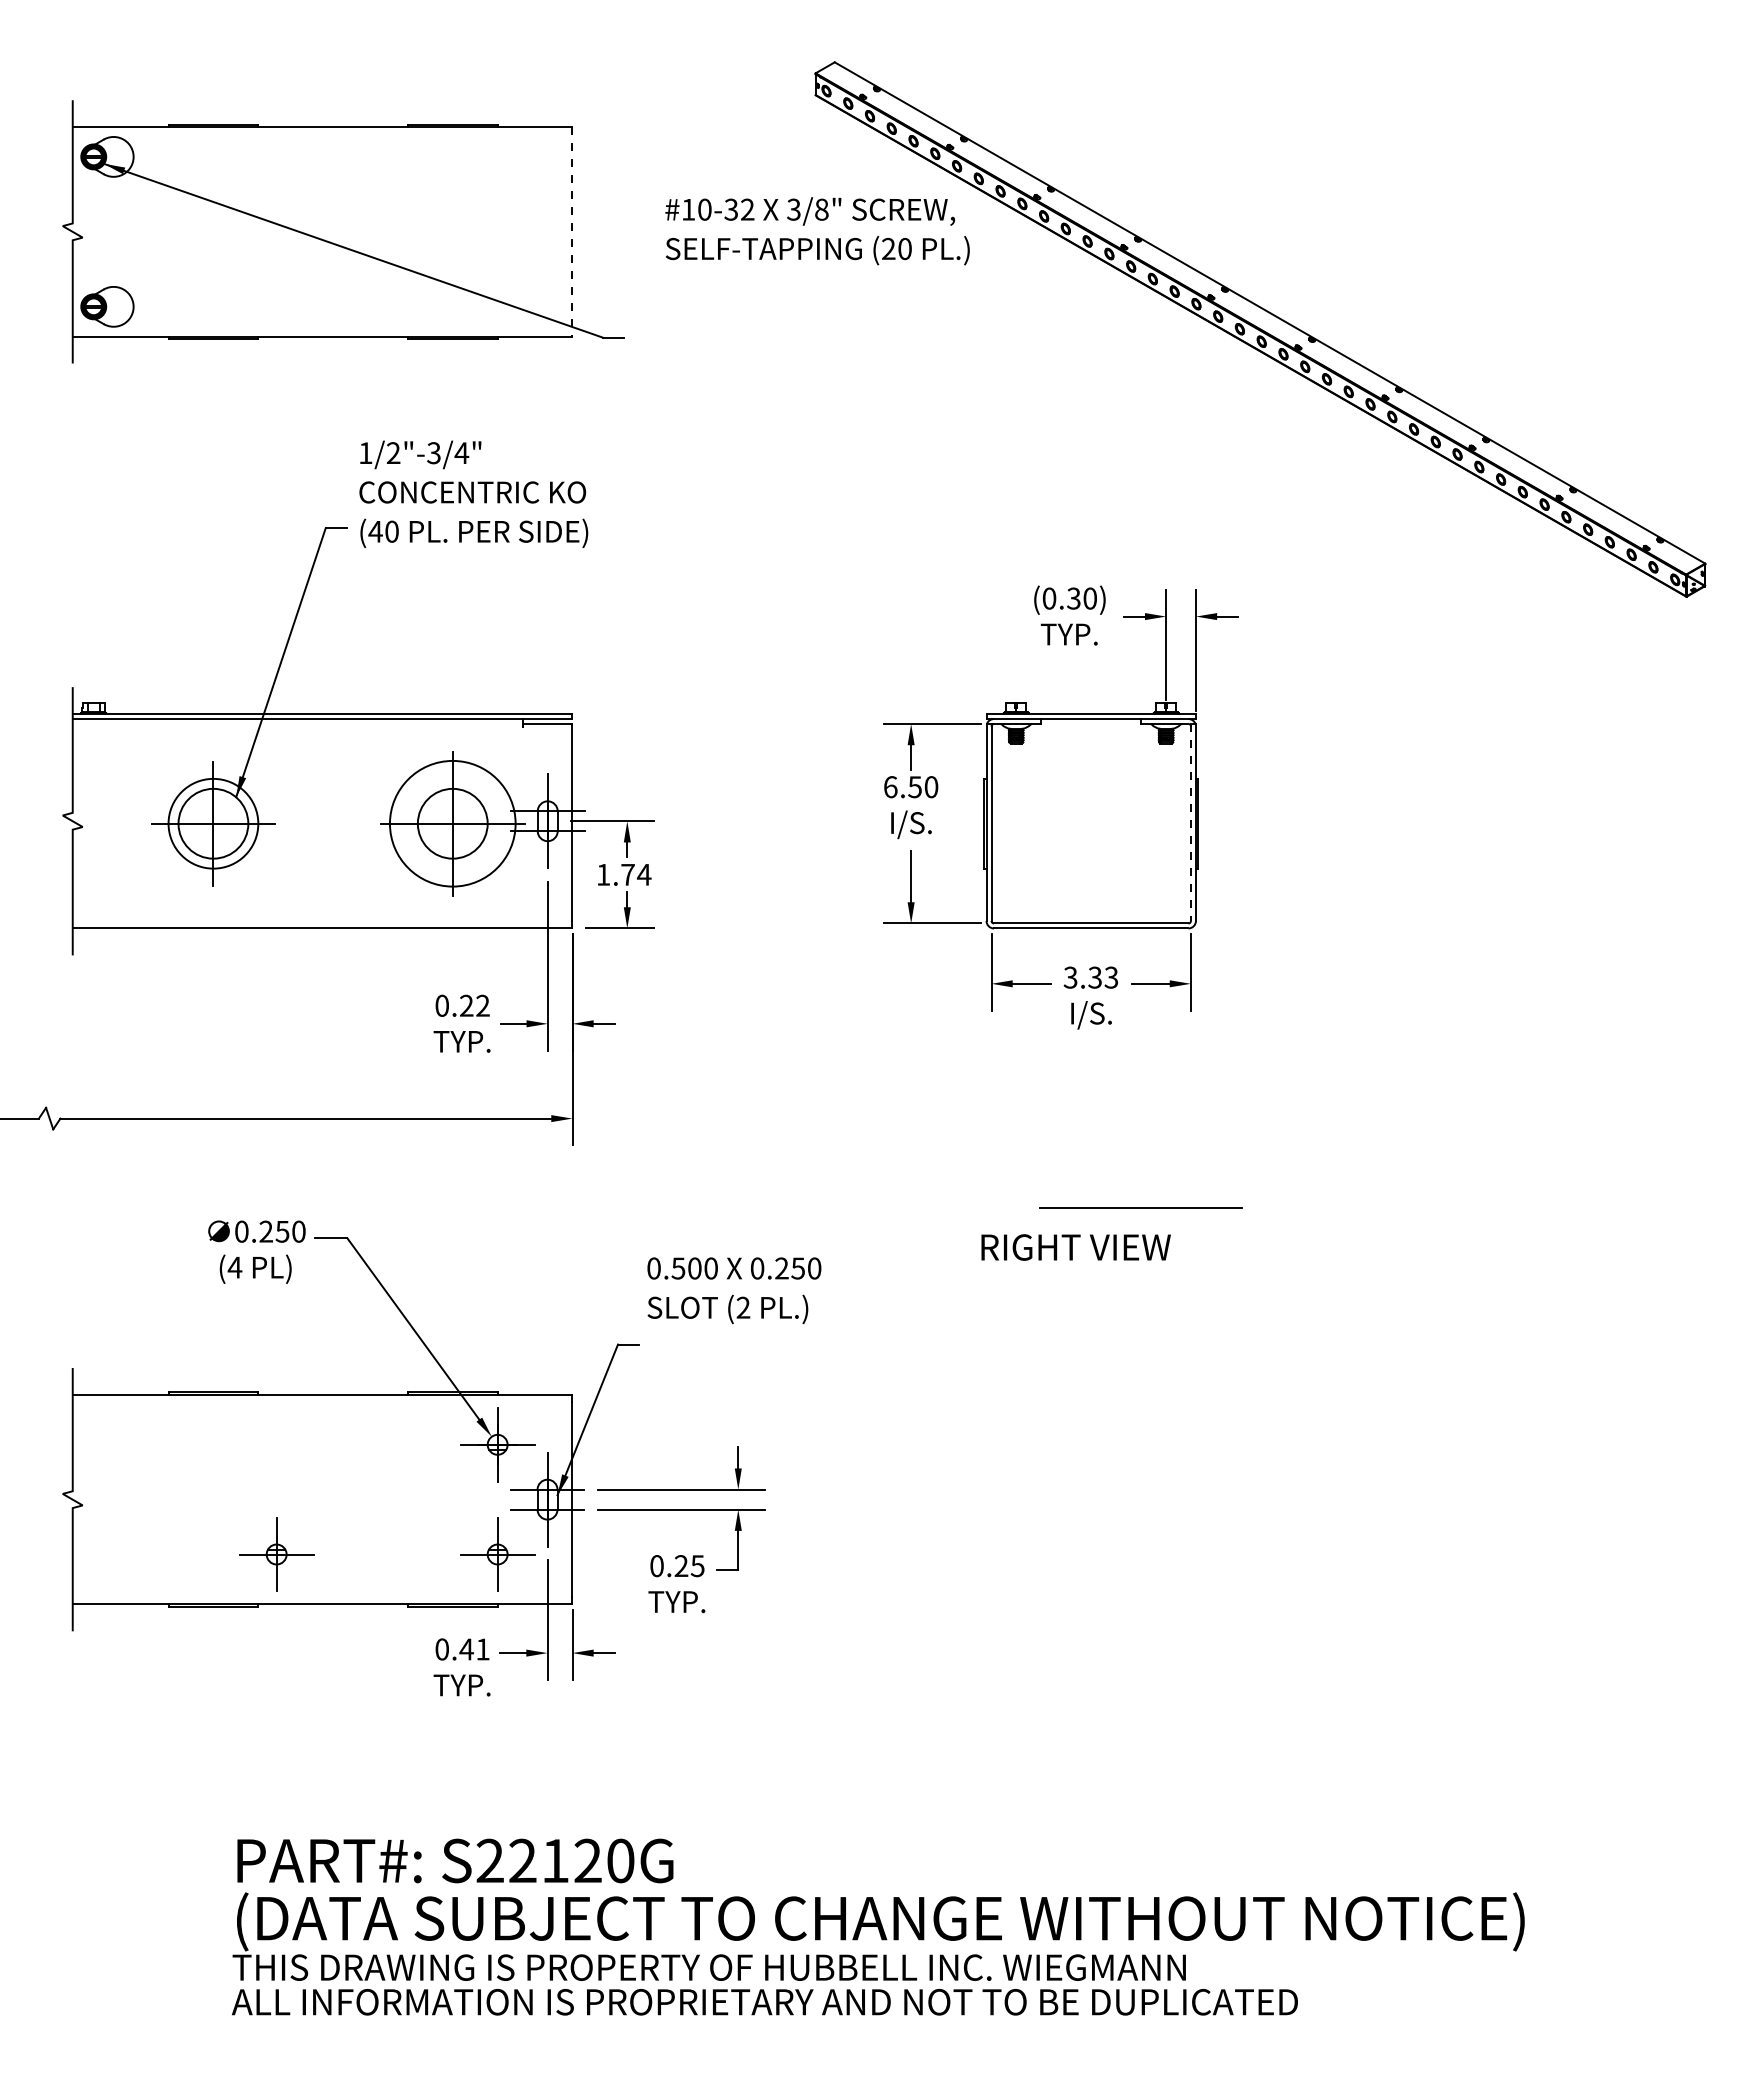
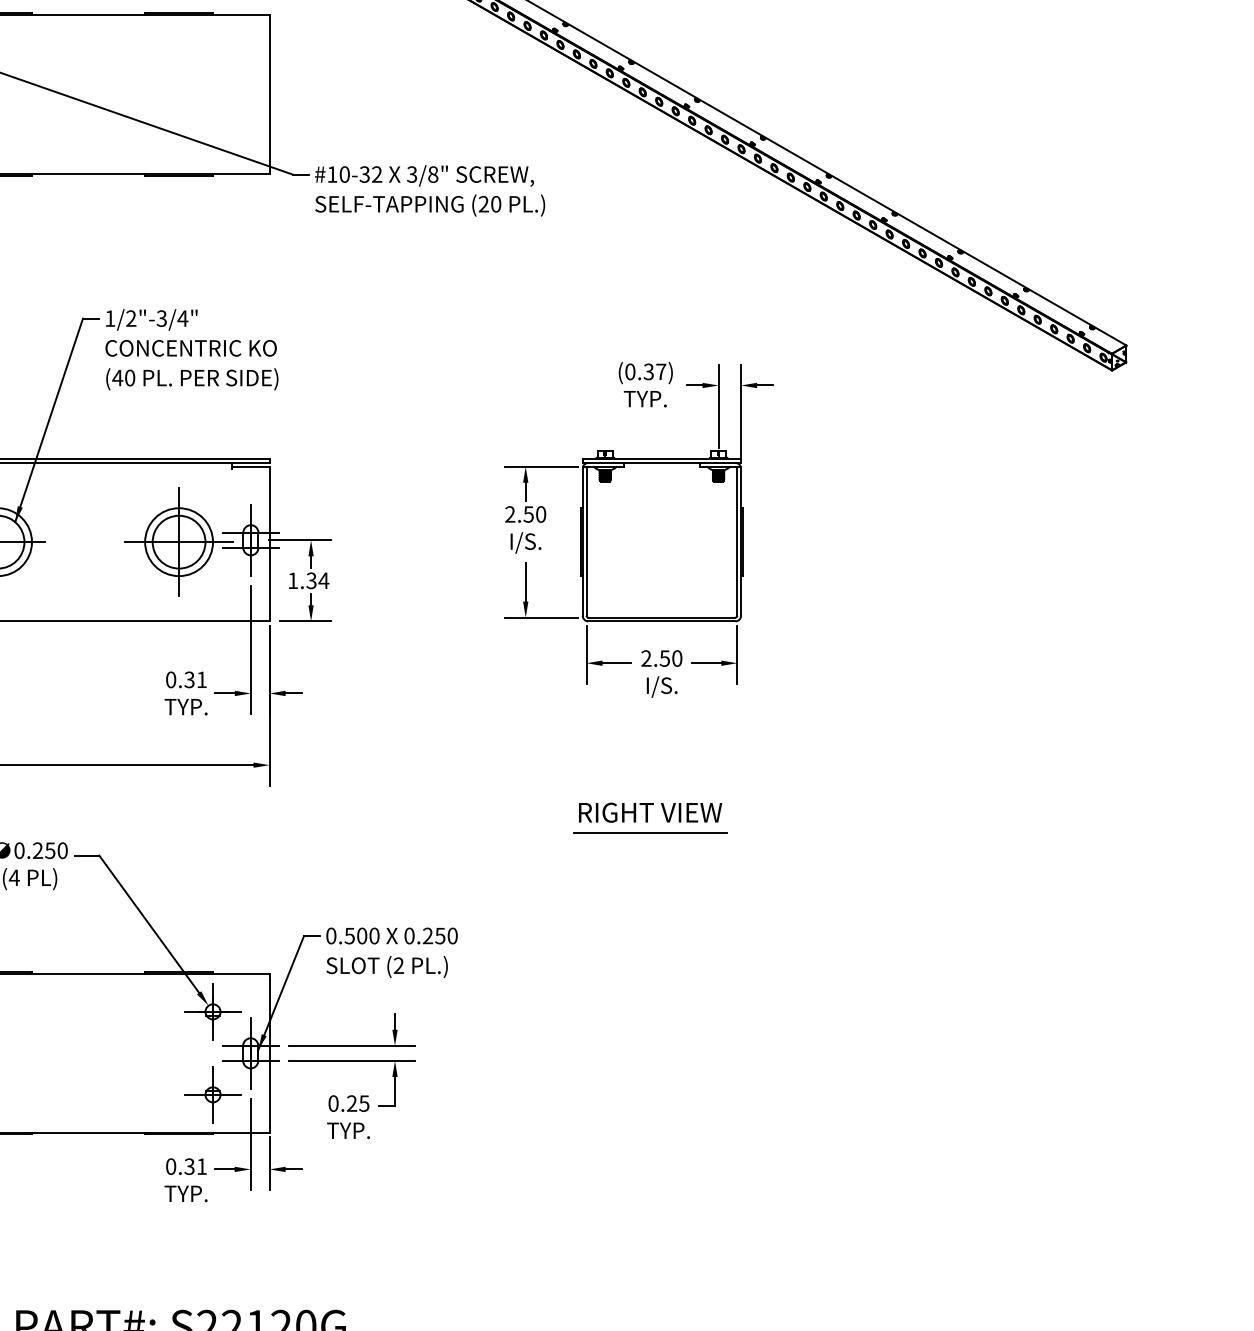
line: (572, 231) -> (269, 94), dashed -> solid
text: (817, 231) -> (429, 191), moved
text: (473, 494) -> (191, 349), moved
text: (1090, 598) -> (661, 371), (0.30) -> (0.37)
text: (890, 787) -> (510, 514), 6.50 -> 2.50
circle: (452, 823) -> (178, 541), size x0.71
line: (1190, 823) -> (737, 541), dashed -> solid
text: (627, 874) -> (311, 580), 1.74 -> 1.34
text: (1090, 977) -> (661, 658), 3.33 -> 2.50
text: (474, 1005) -> (195, 679), 0.22 -> 0.31
line: (1140, 1207) -> (650, 832), moved
text: (1075, 1247) -> (650, 812), moved
text: (734, 1290) -> (392, 952), moved
part: (276, 1554) -> (45, 1094), removed
text: (466, 1649) -> (189, 1166), 0.41 -> 0.31

